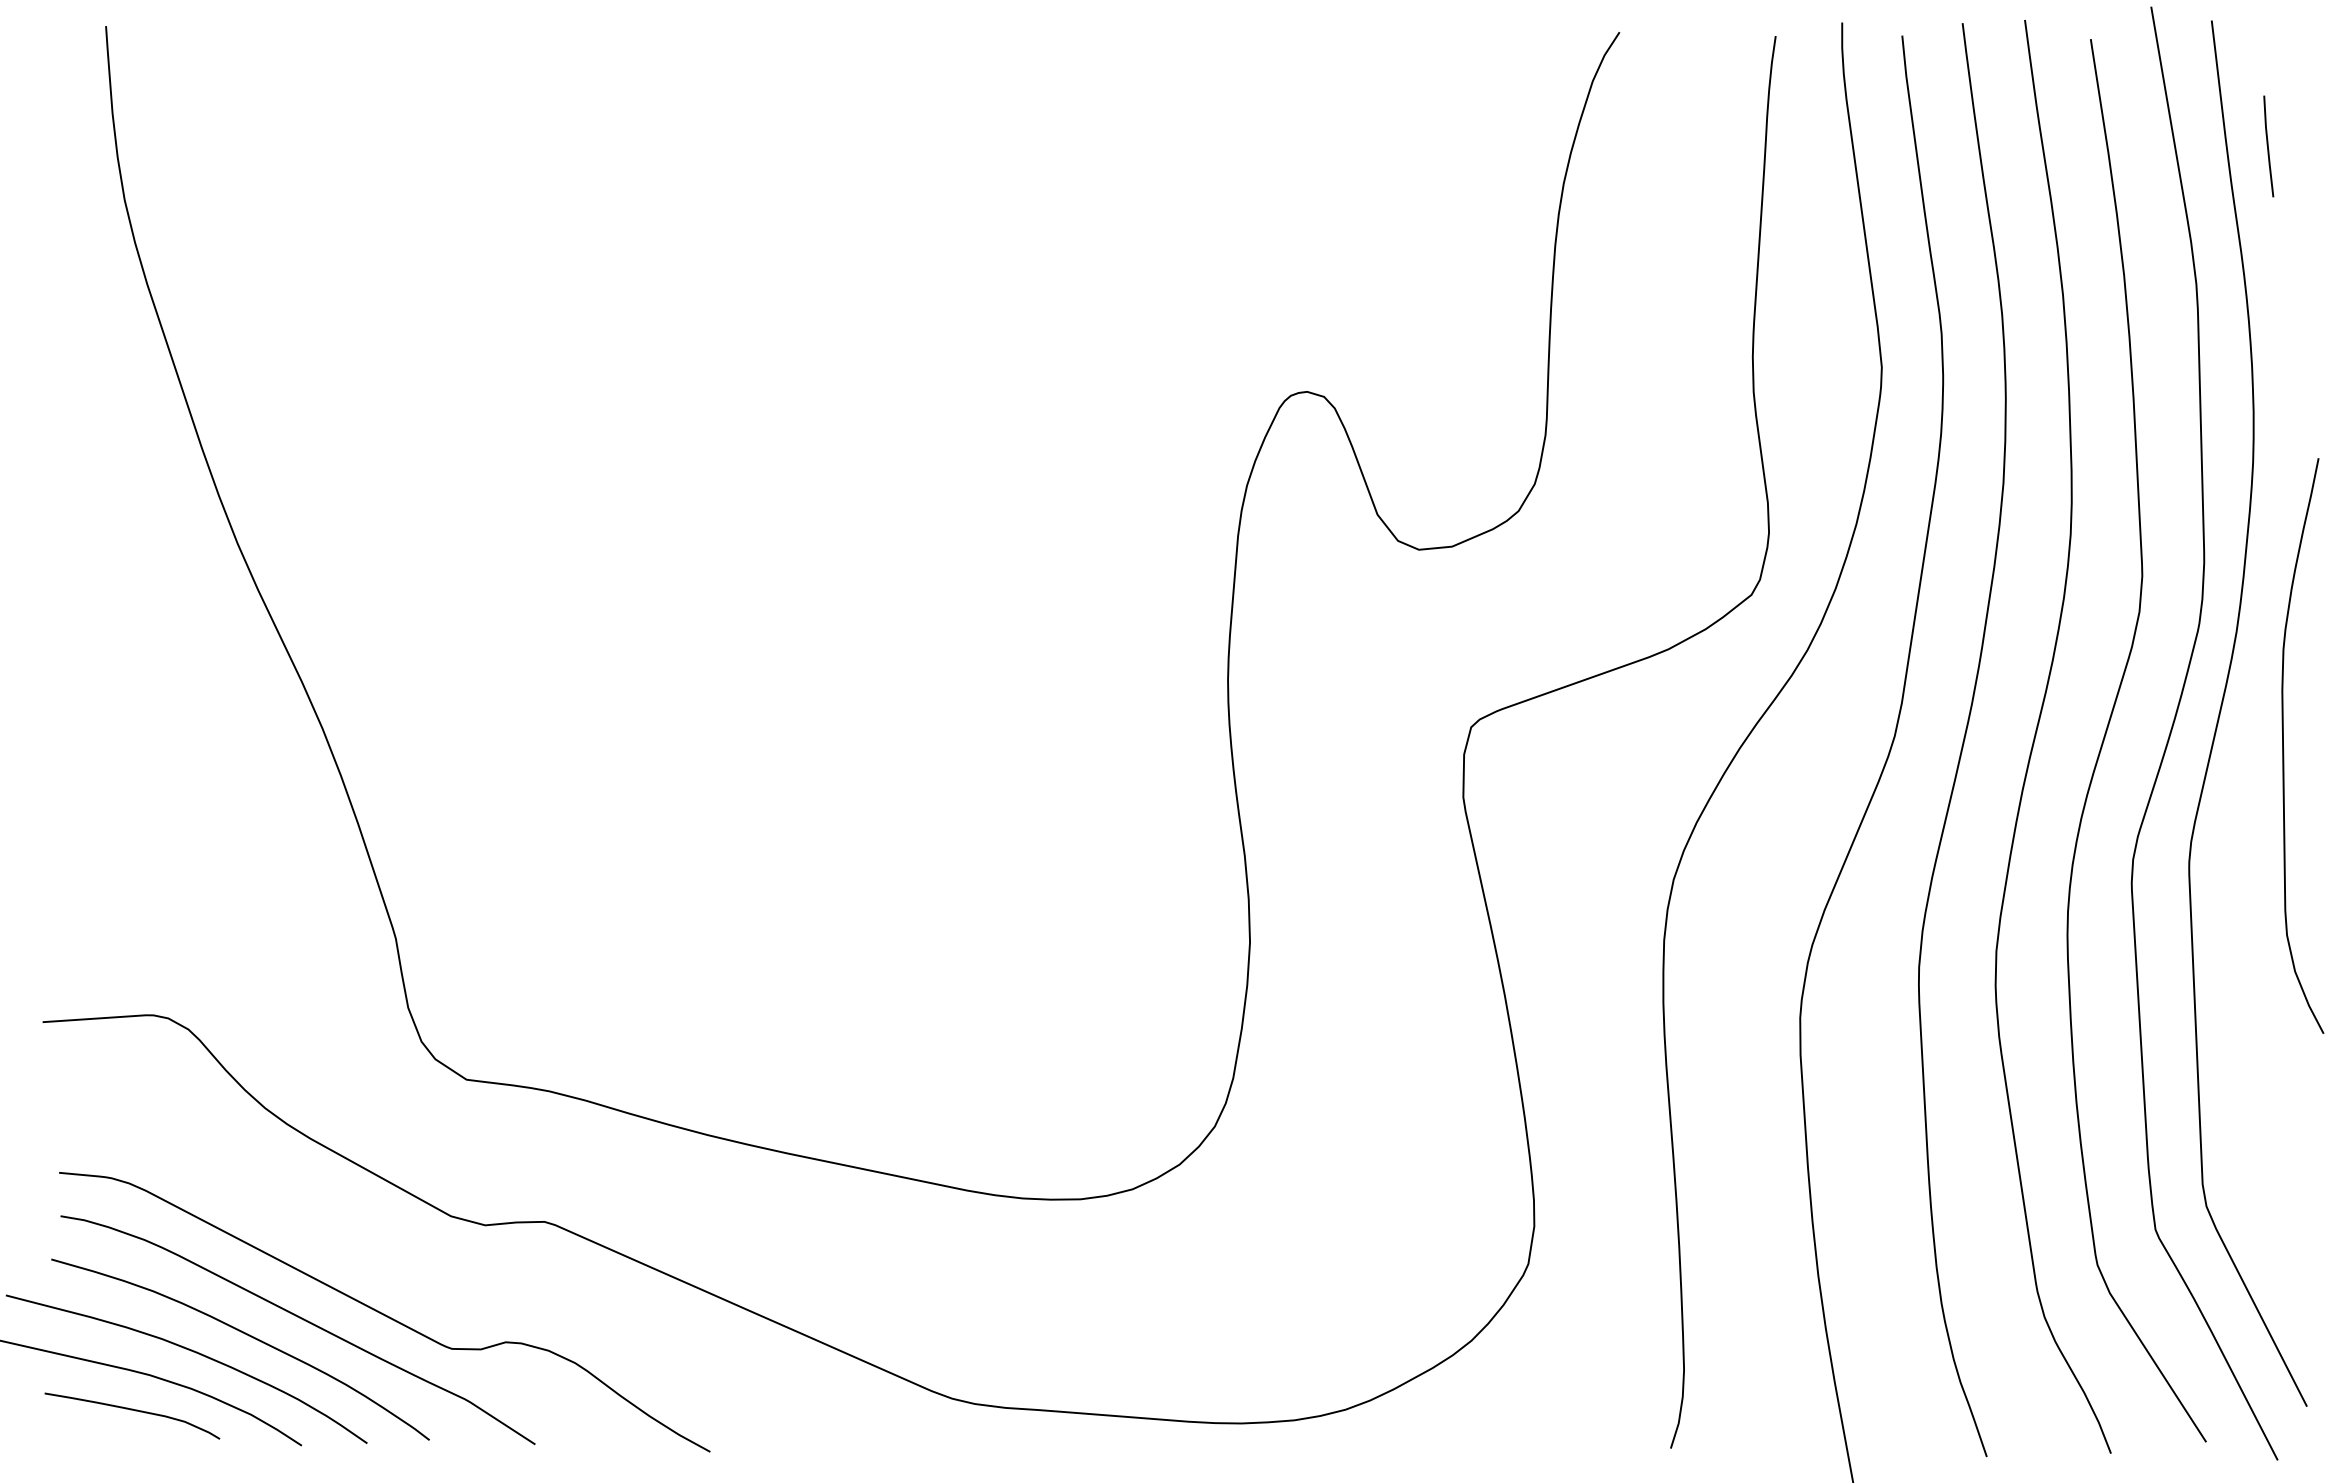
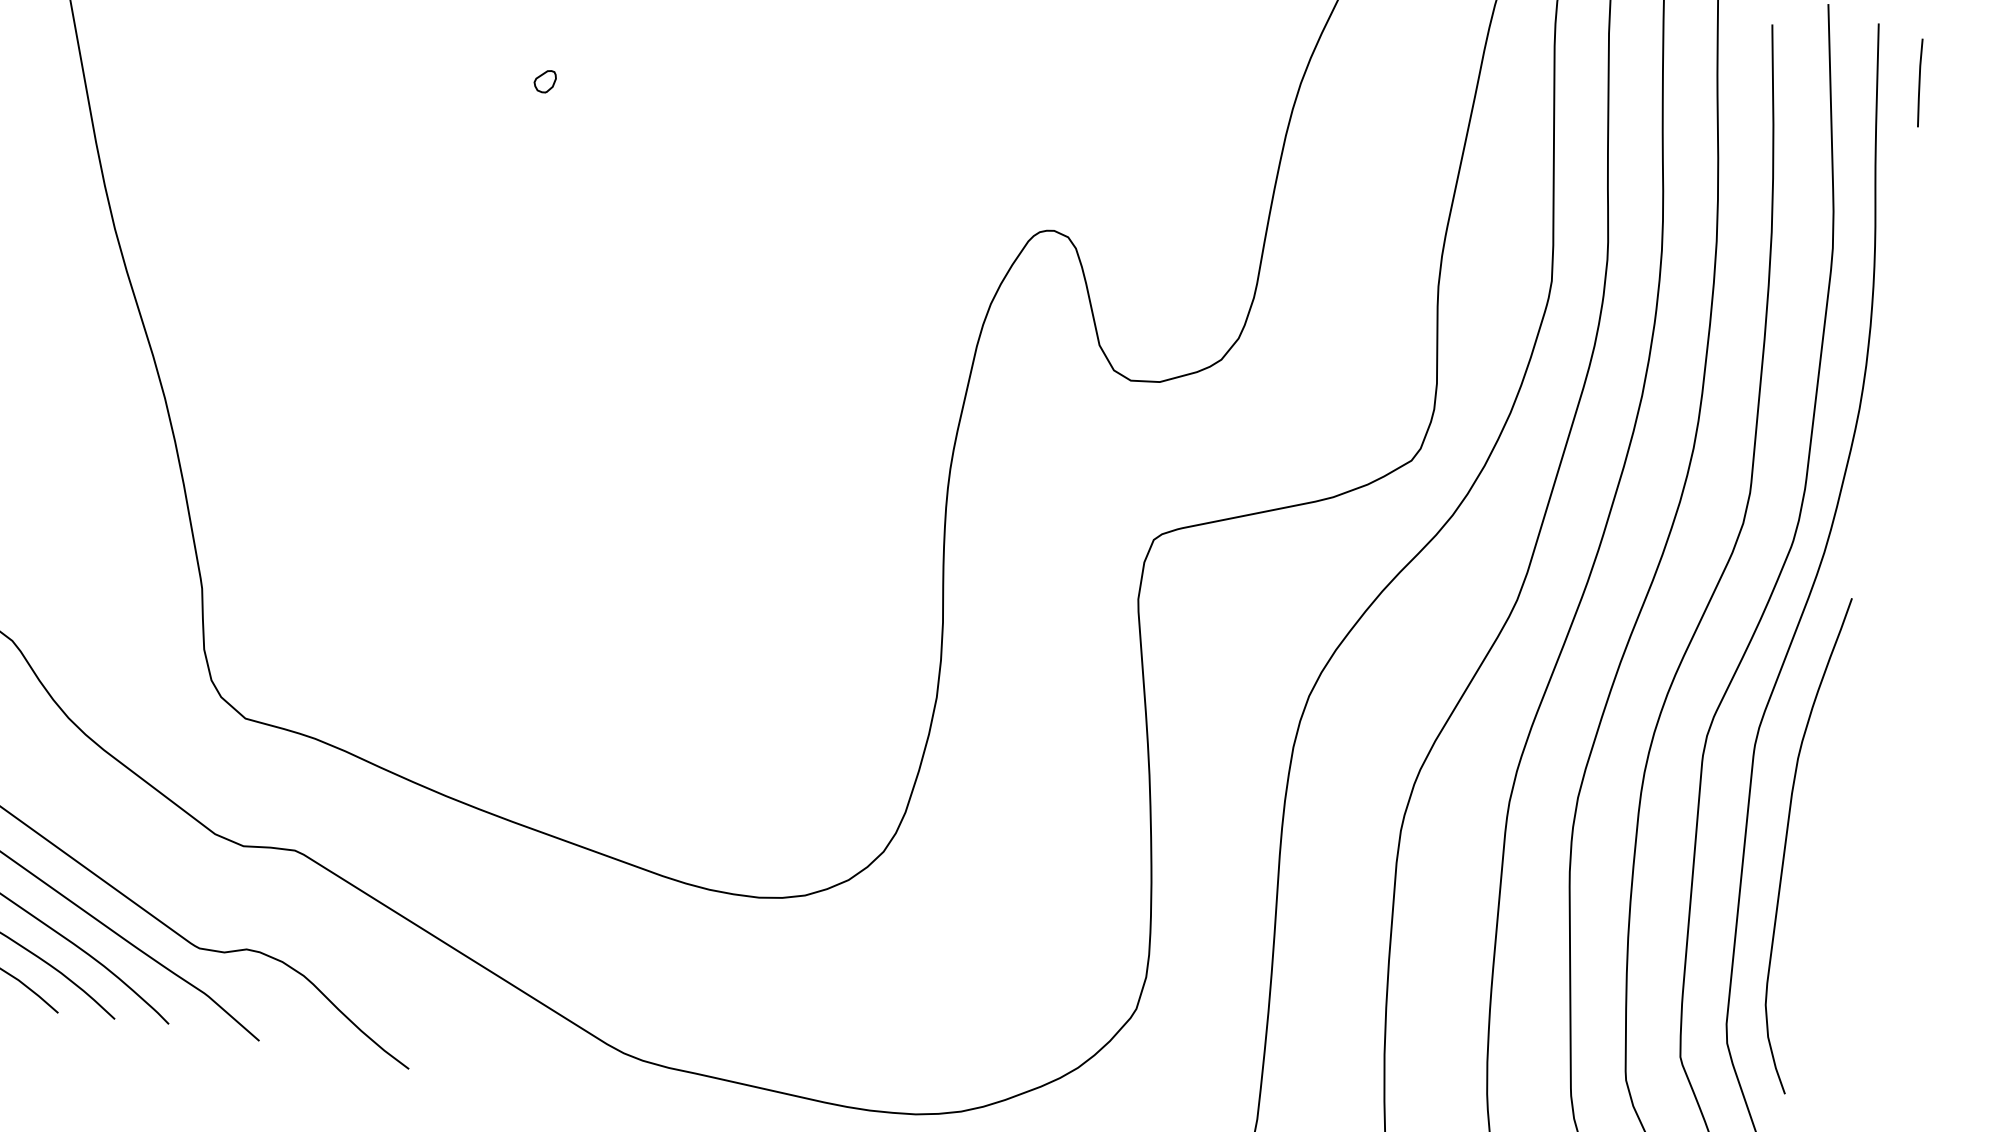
line: (2268, 146) -> (1920, 82), moved
part: (702, 304) -> (544, 80), added
curve: (2284, 751) -> (1786, 846), moved

